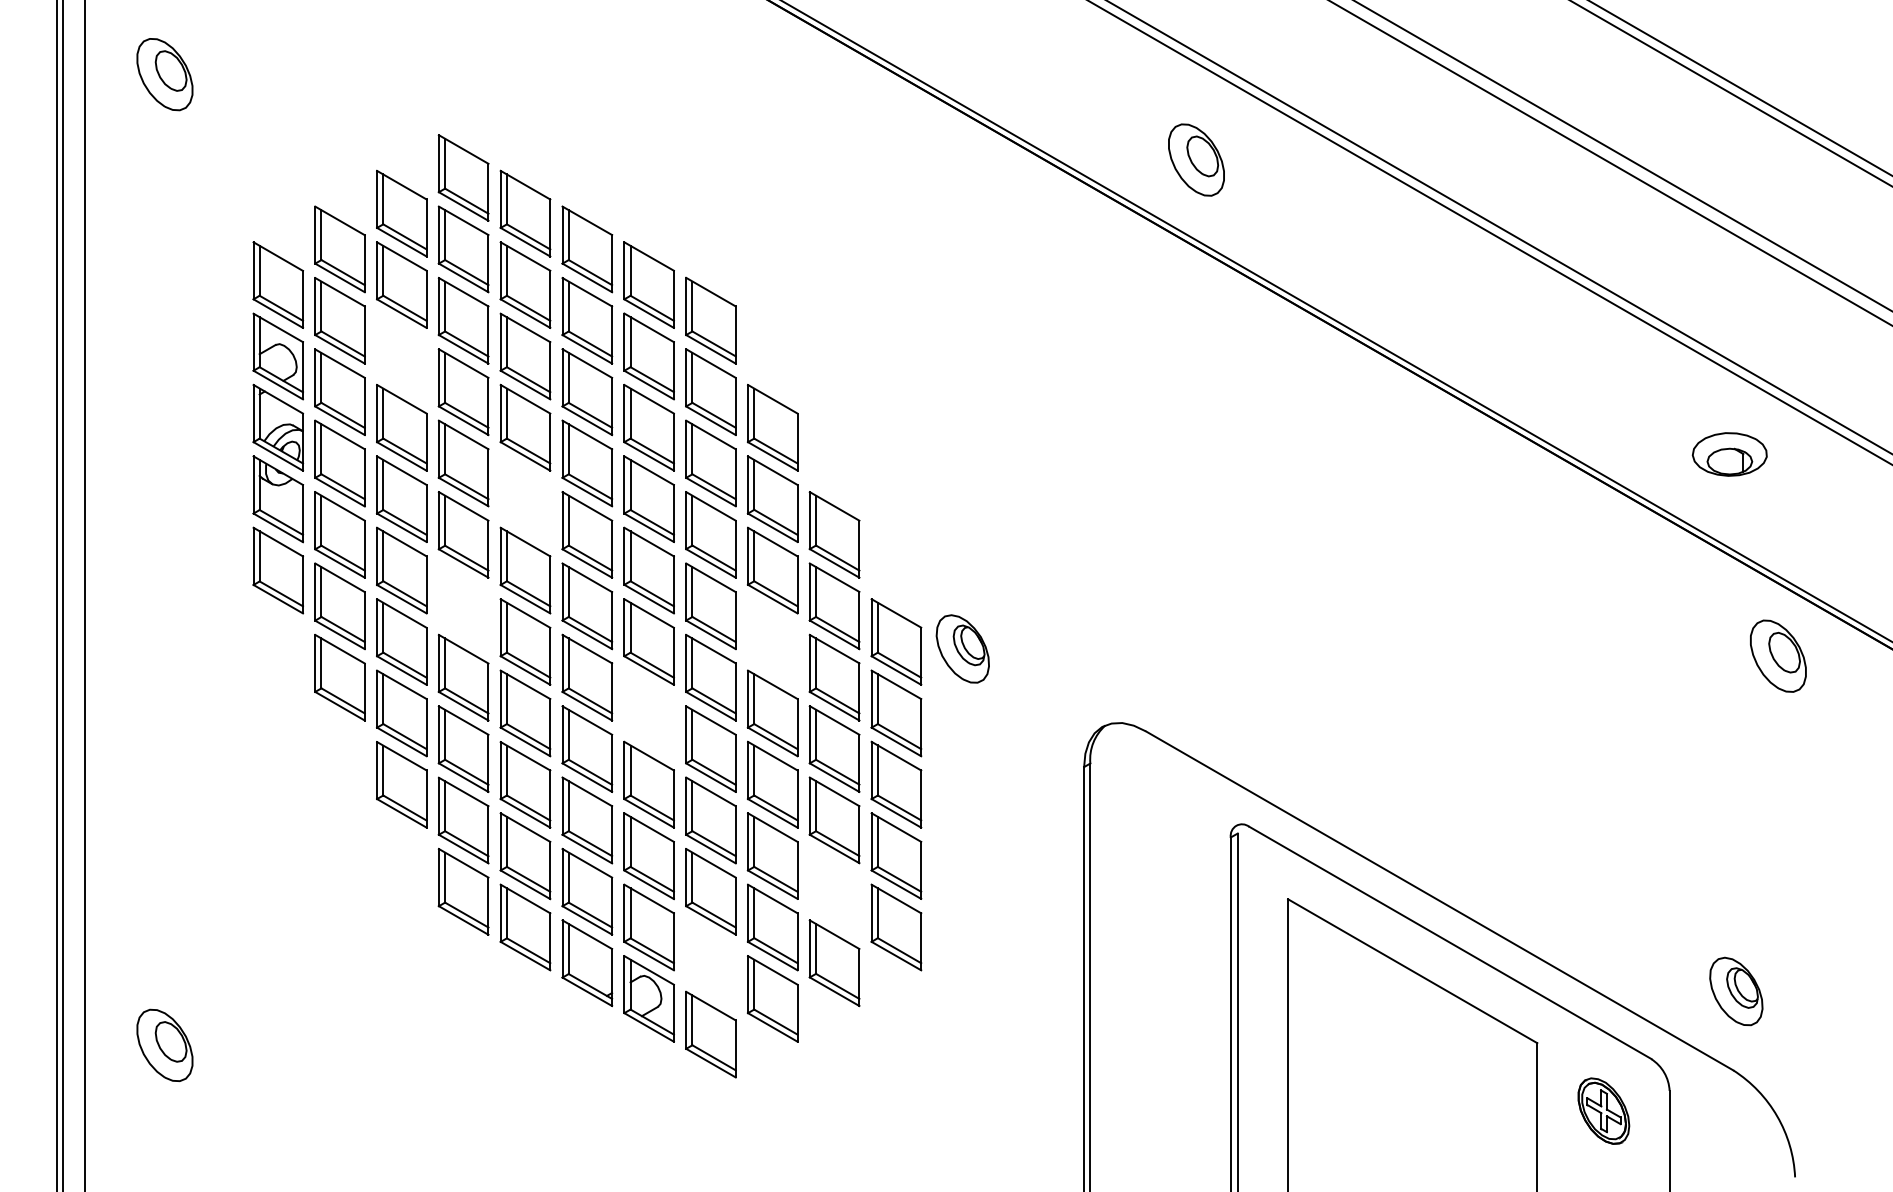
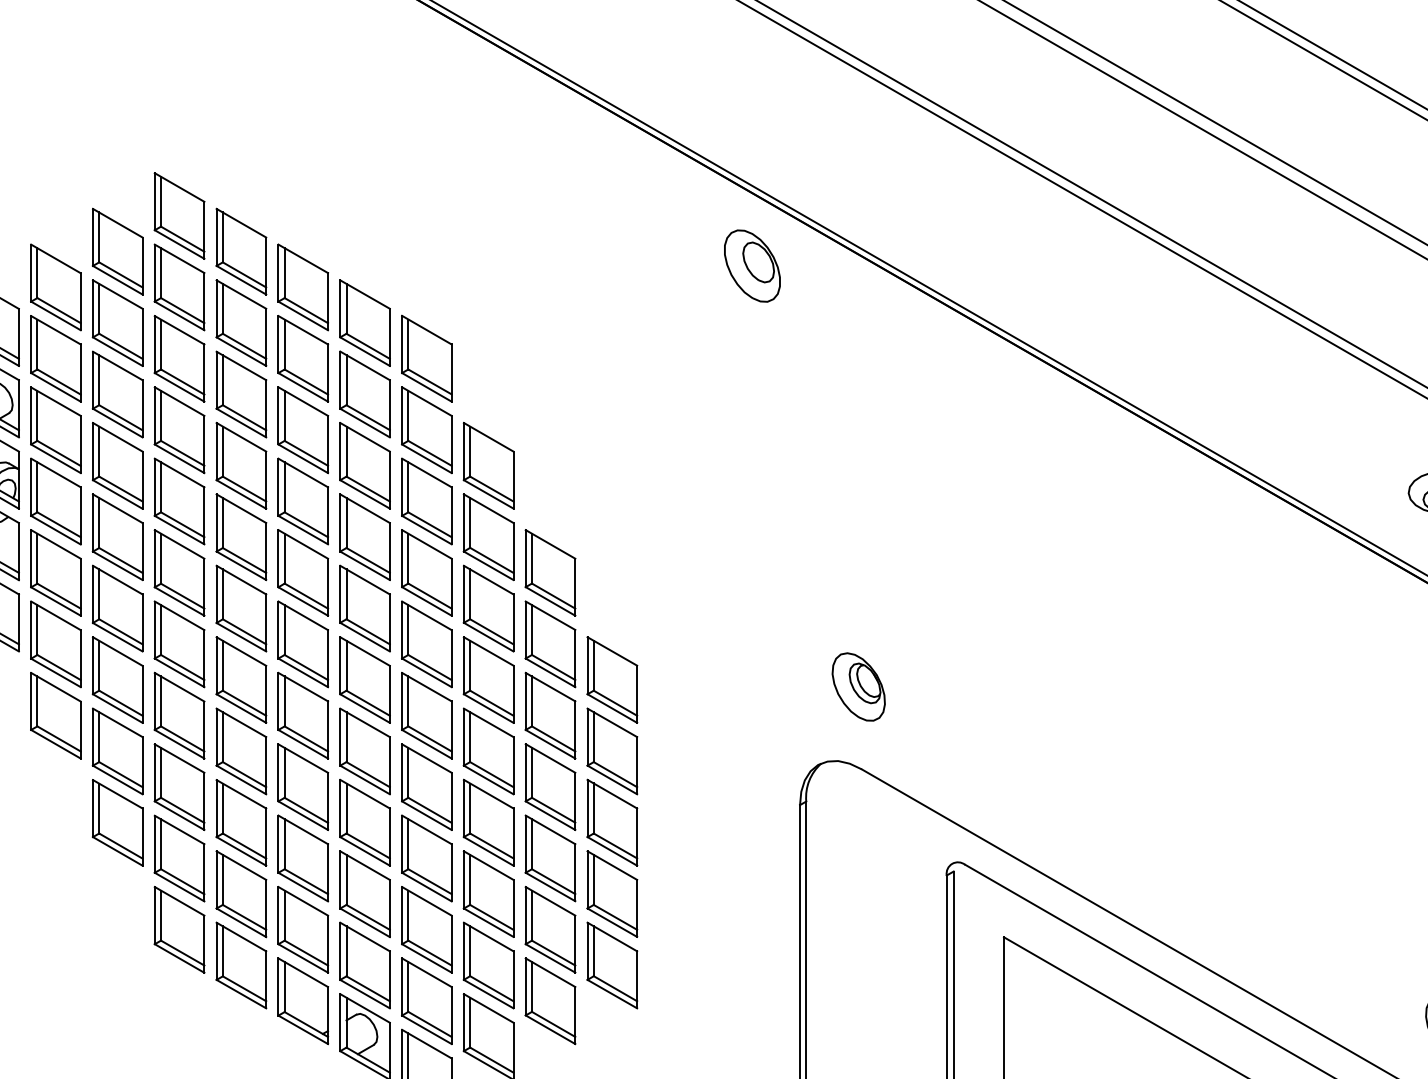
part: (1196, 159) -> (752, 265), moved
part: (401, 356) -> (117, 394), added
part: (525, 498) -> (241, 536), added
part: (463, 606) -> (179, 644), added
part: (772, 641) -> (488, 679), added
part: (962, 648) -> (858, 686), moved
part: (648, 713) -> (364, 751), added
part: (834, 891) -> (550, 929), added
part: (710, 962) -> (426, 1000), added

